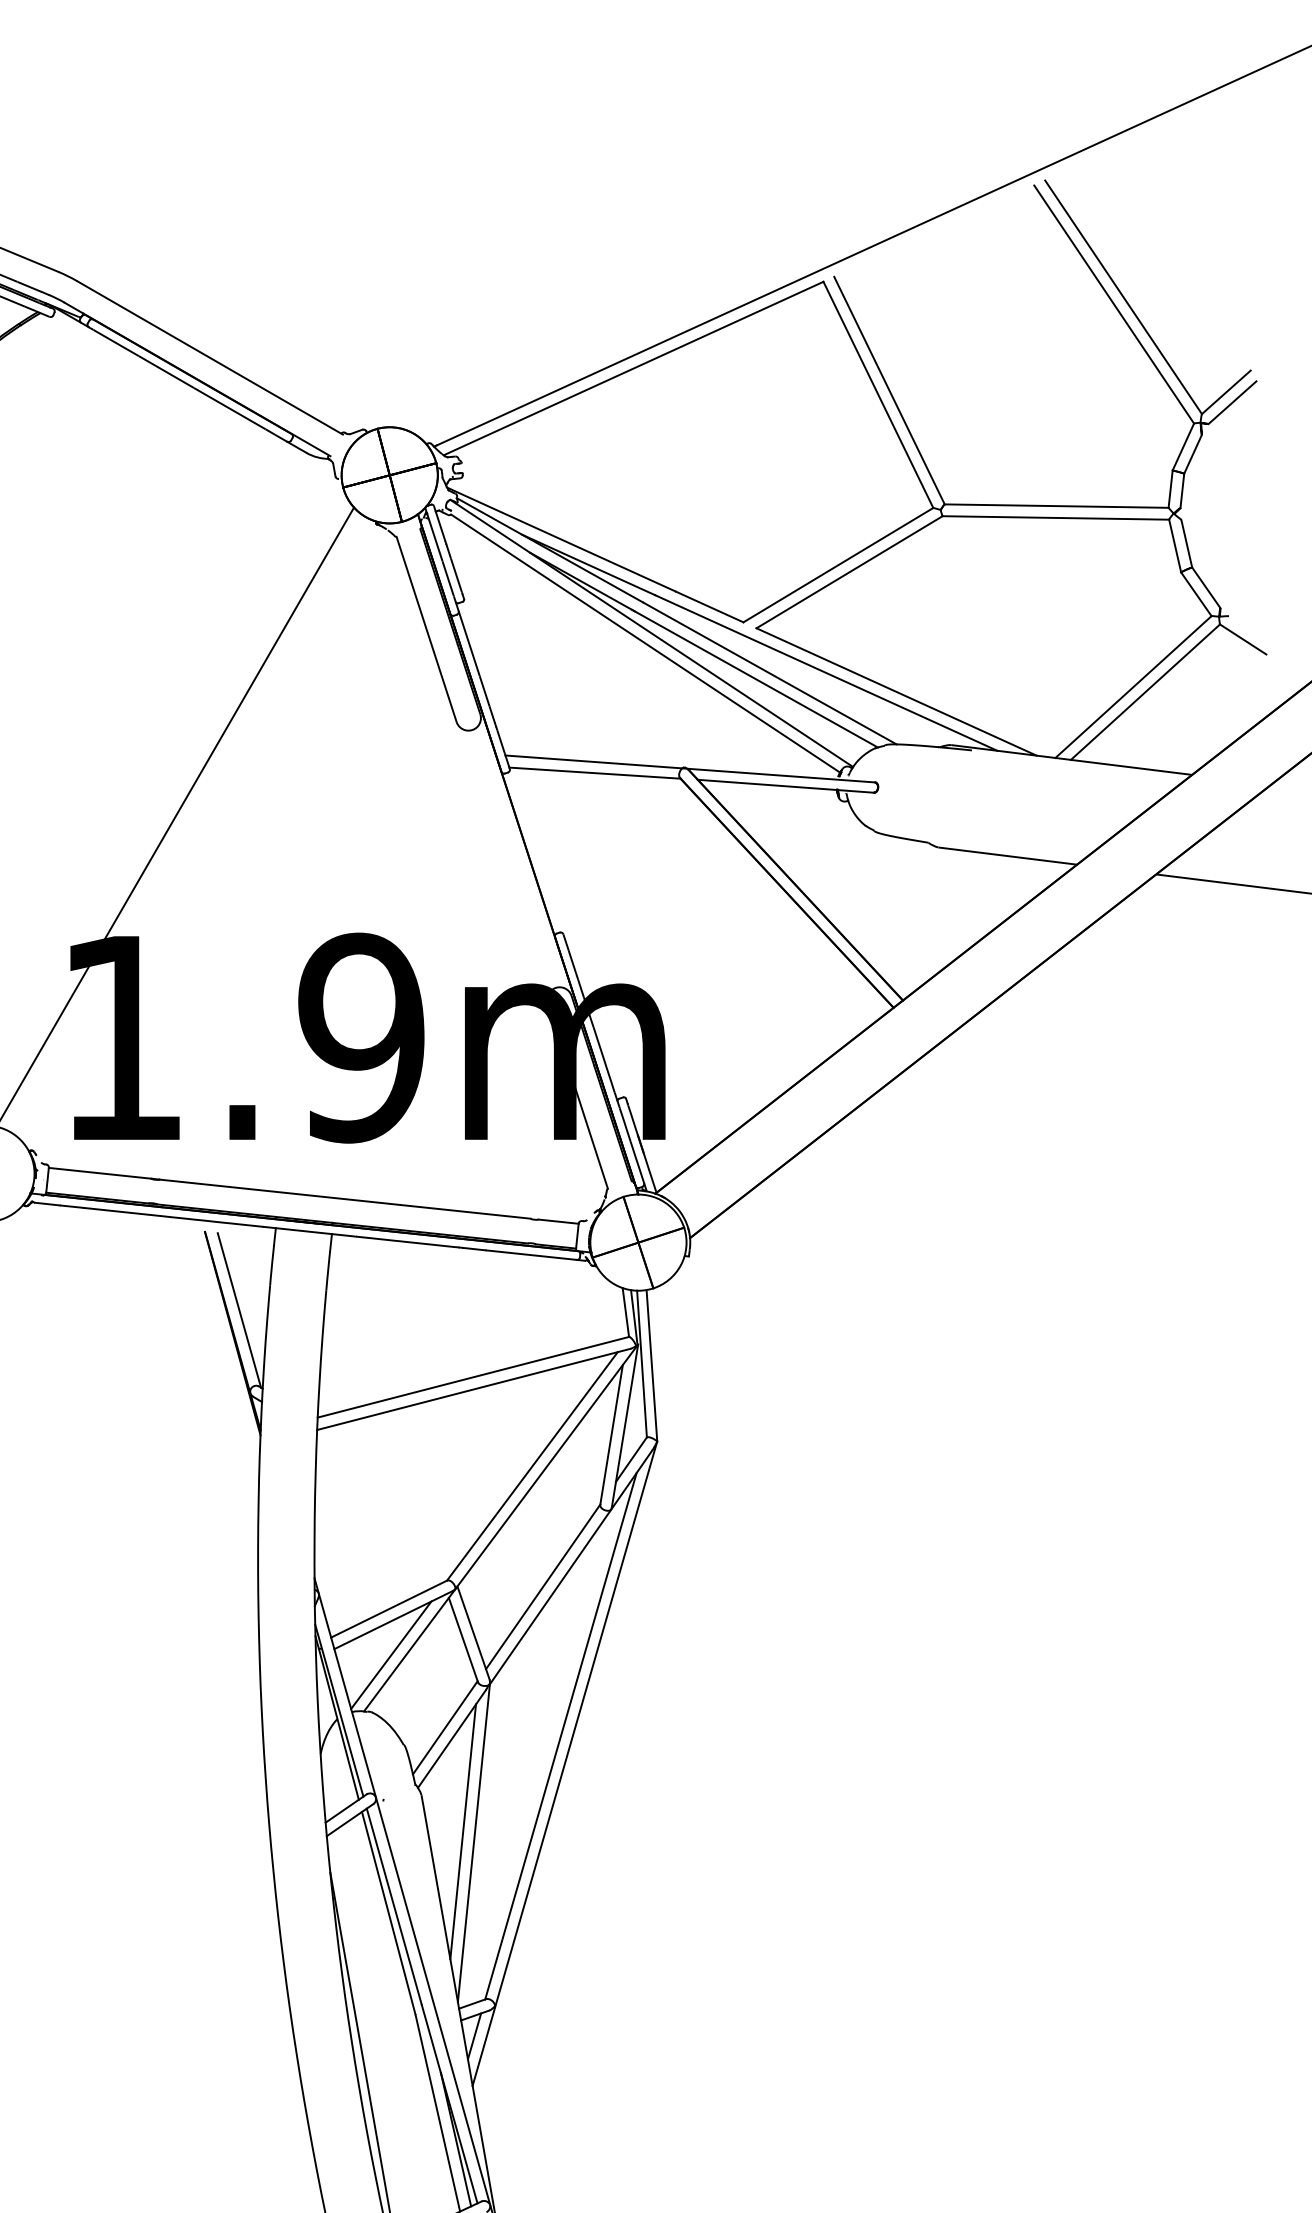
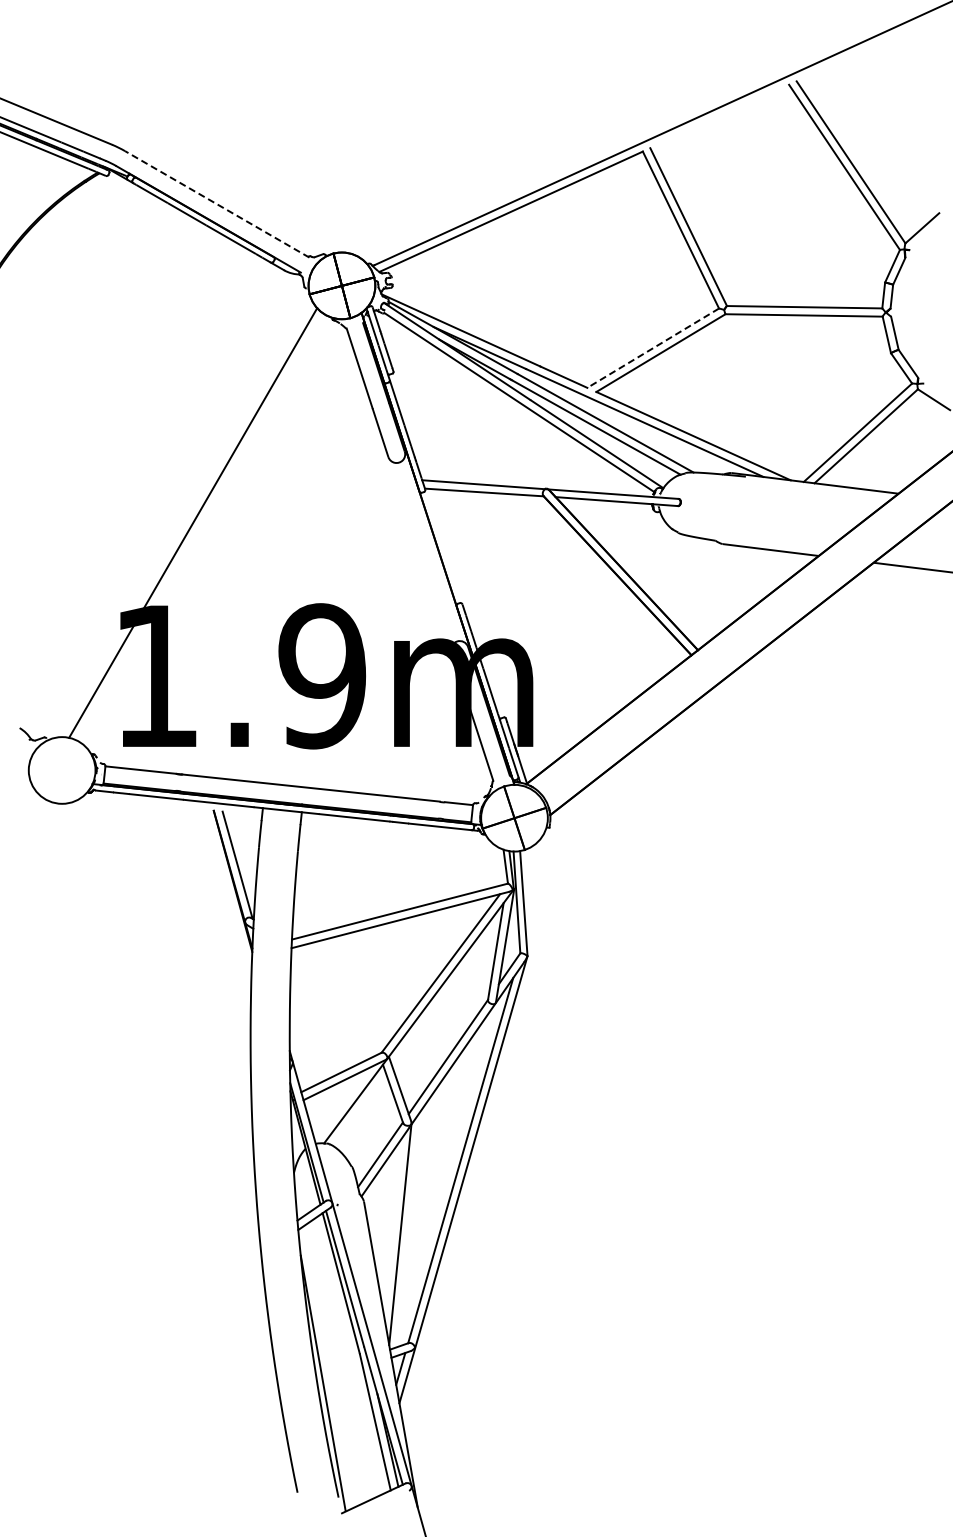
line: (208, 358) -> (216, 204), solid -> dashed
line: (1232, 402) -> (926, 235), removed
line: (838, 565) -> (653, 348), solid -> dashed
line: (390, 1655) -> (342, 1104), removed
line: (462, 1831) -> (392, 1226), removed

